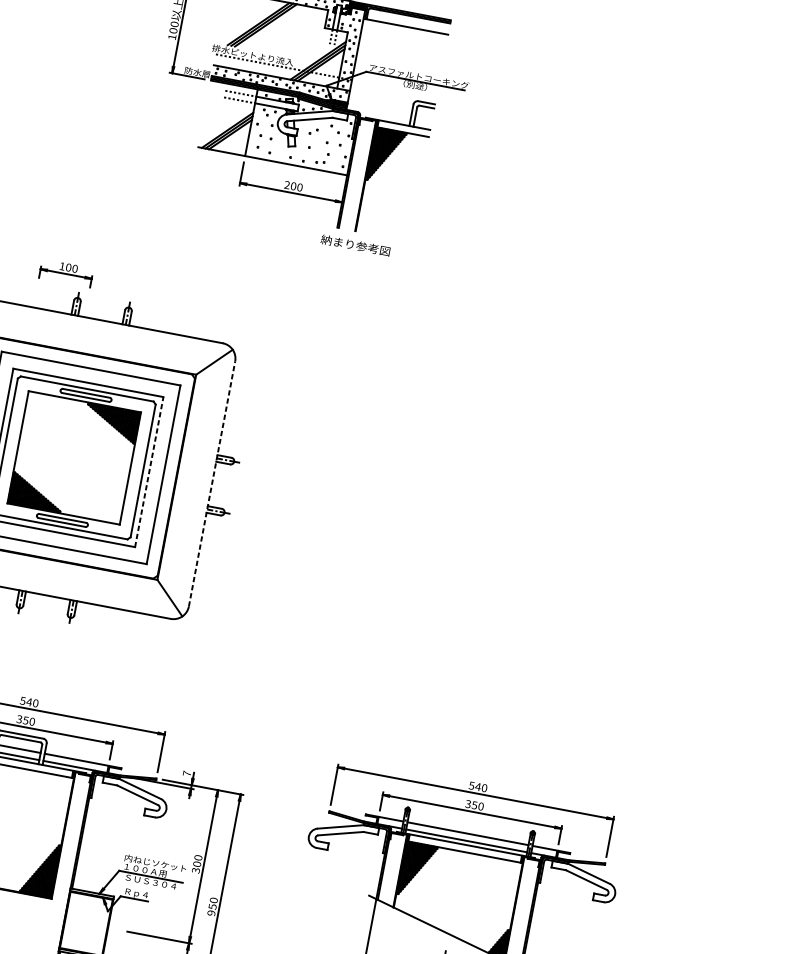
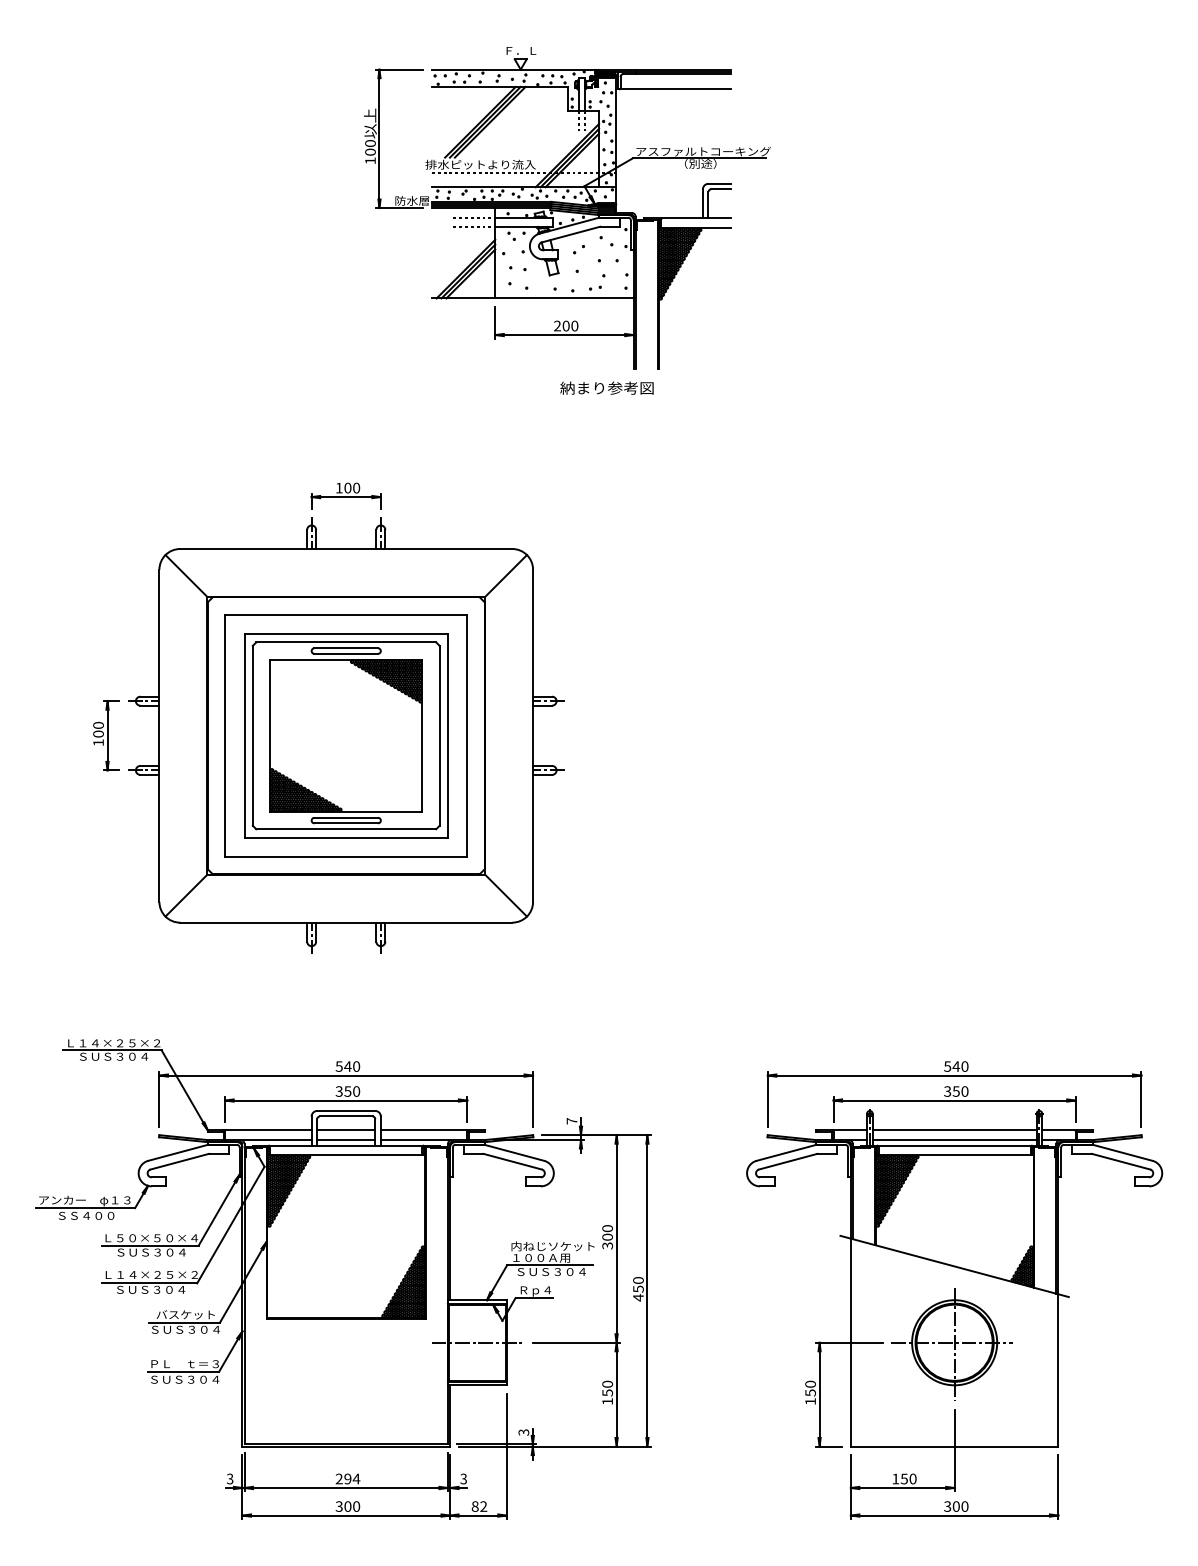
text: (355, 244) -> (606, 387), moved
part: (65, 272) -> (345, 495), moved
line: (148, 471) -> (447, 735), dashed -> solid
line: (212, 483) -> (533, 735), dashed -> solid
text: (211, 912) -> (638, 1297), 950 -> 450
line: (86, 923) -> (477, 1342), added

